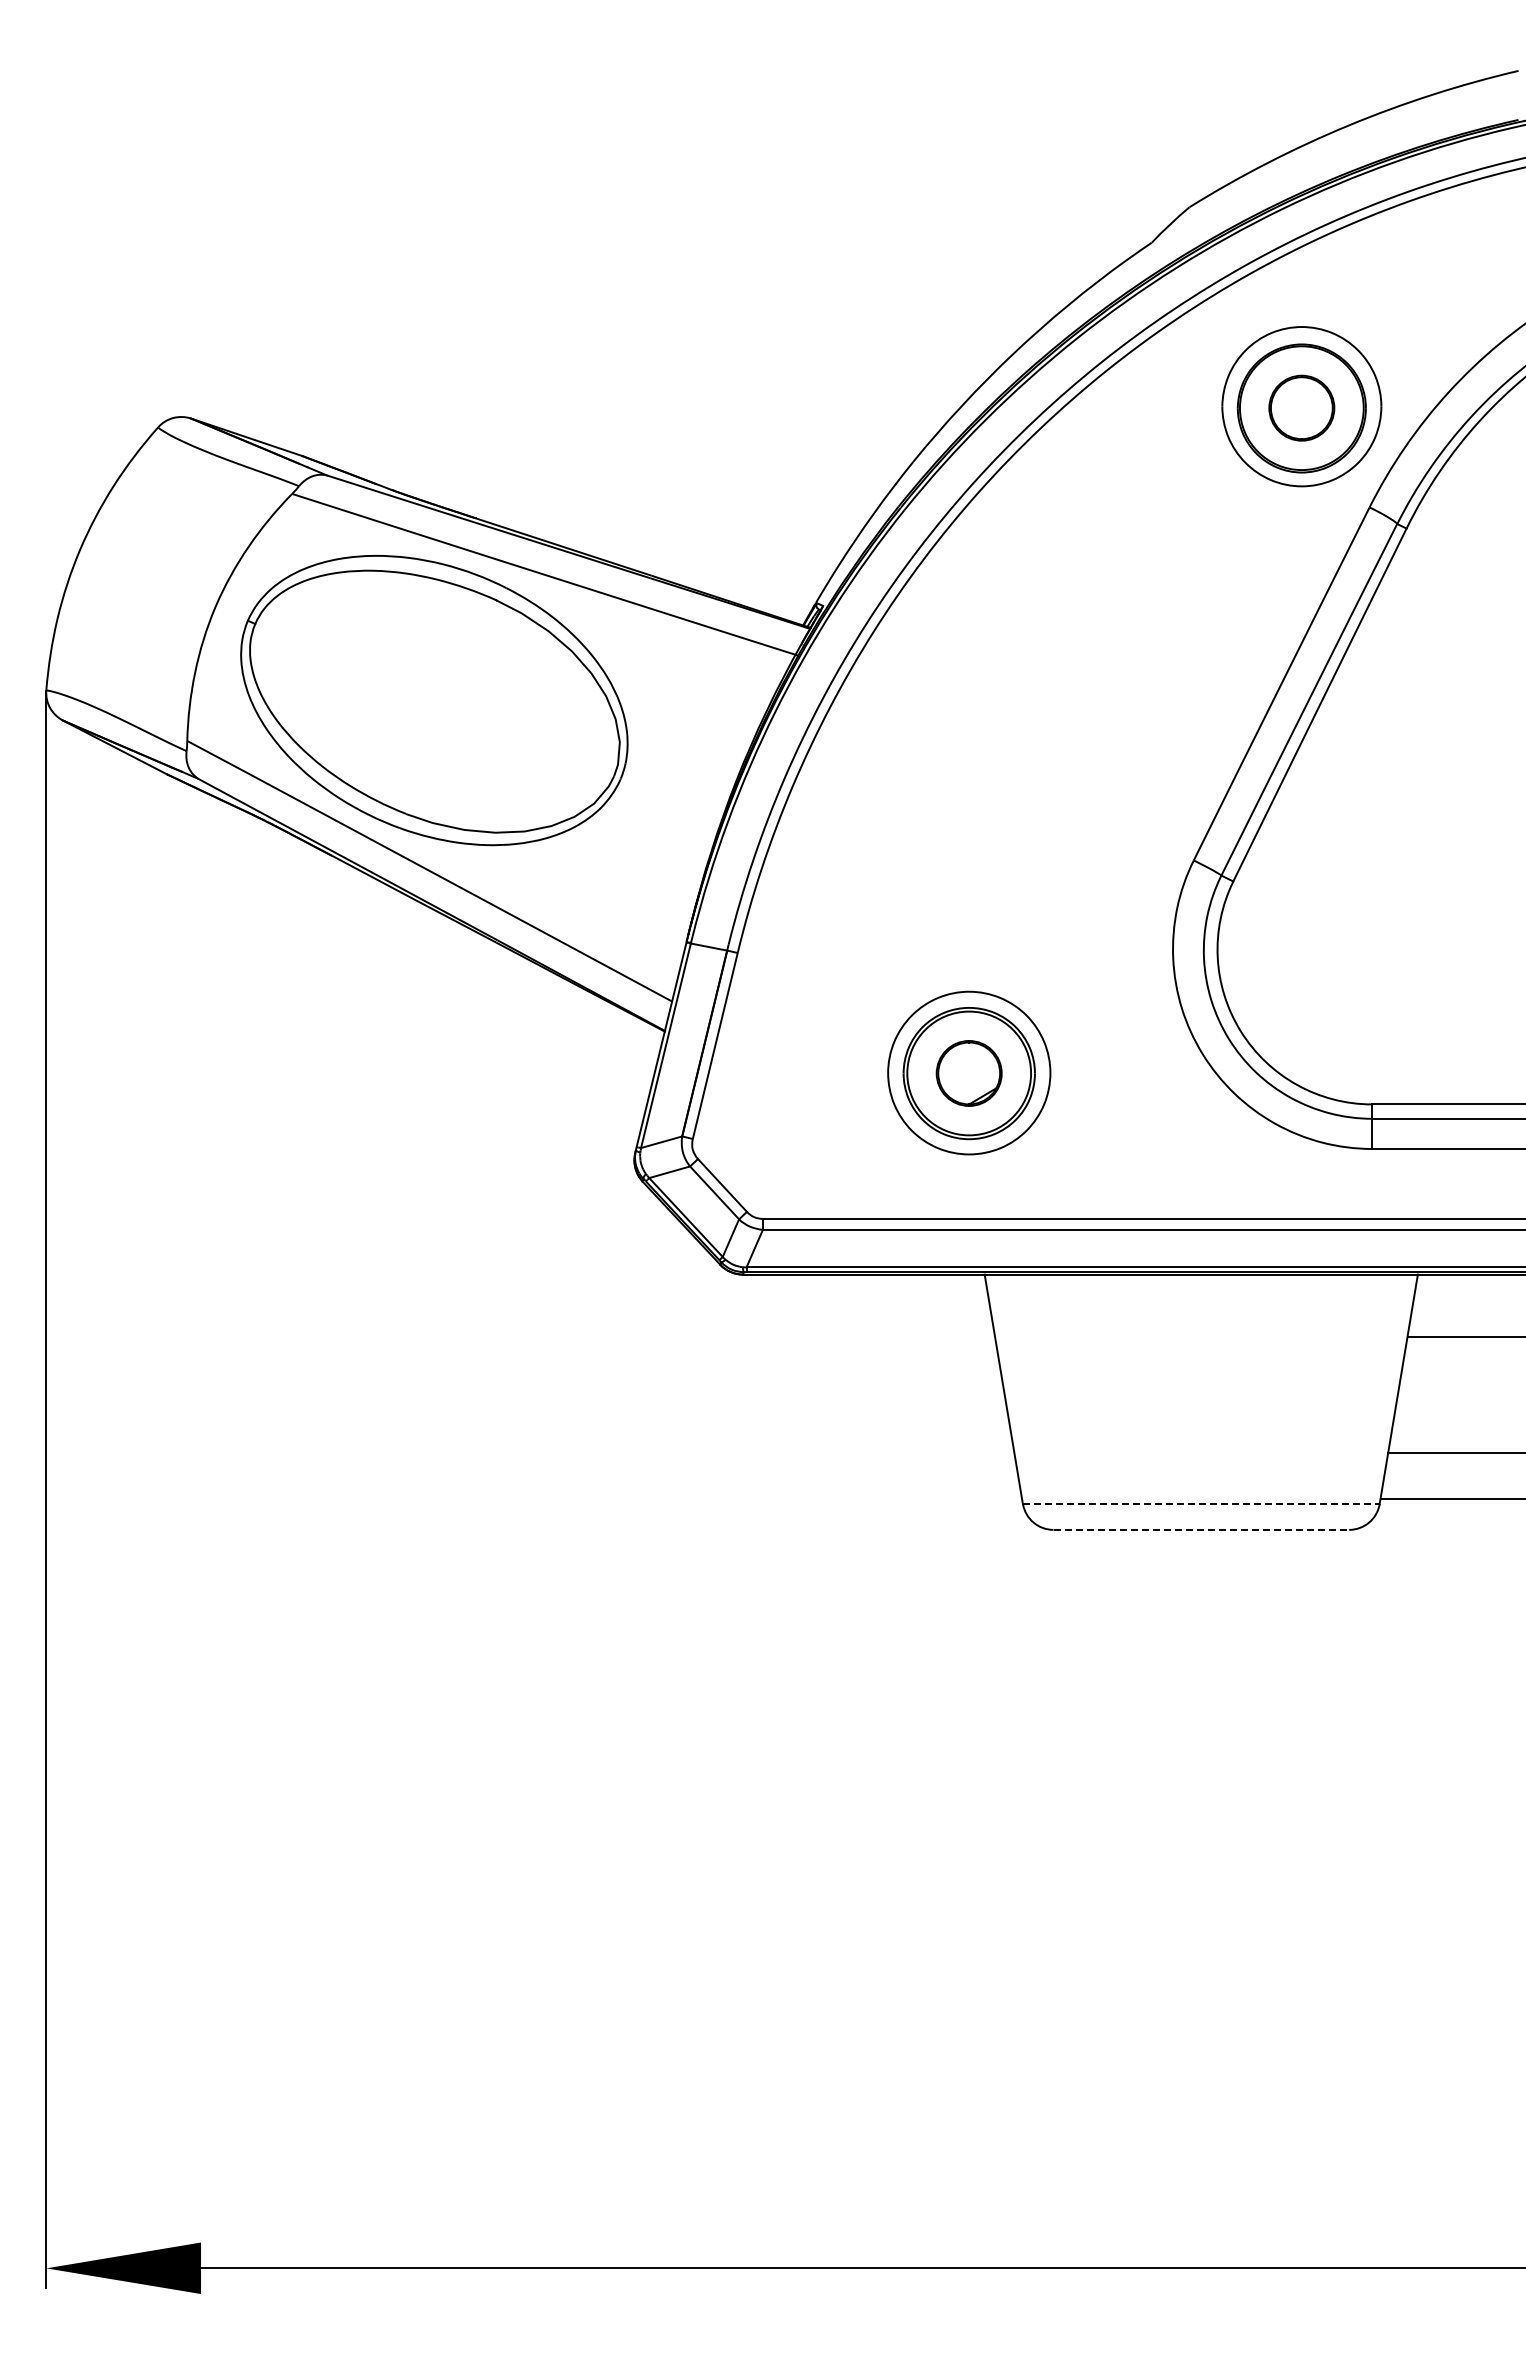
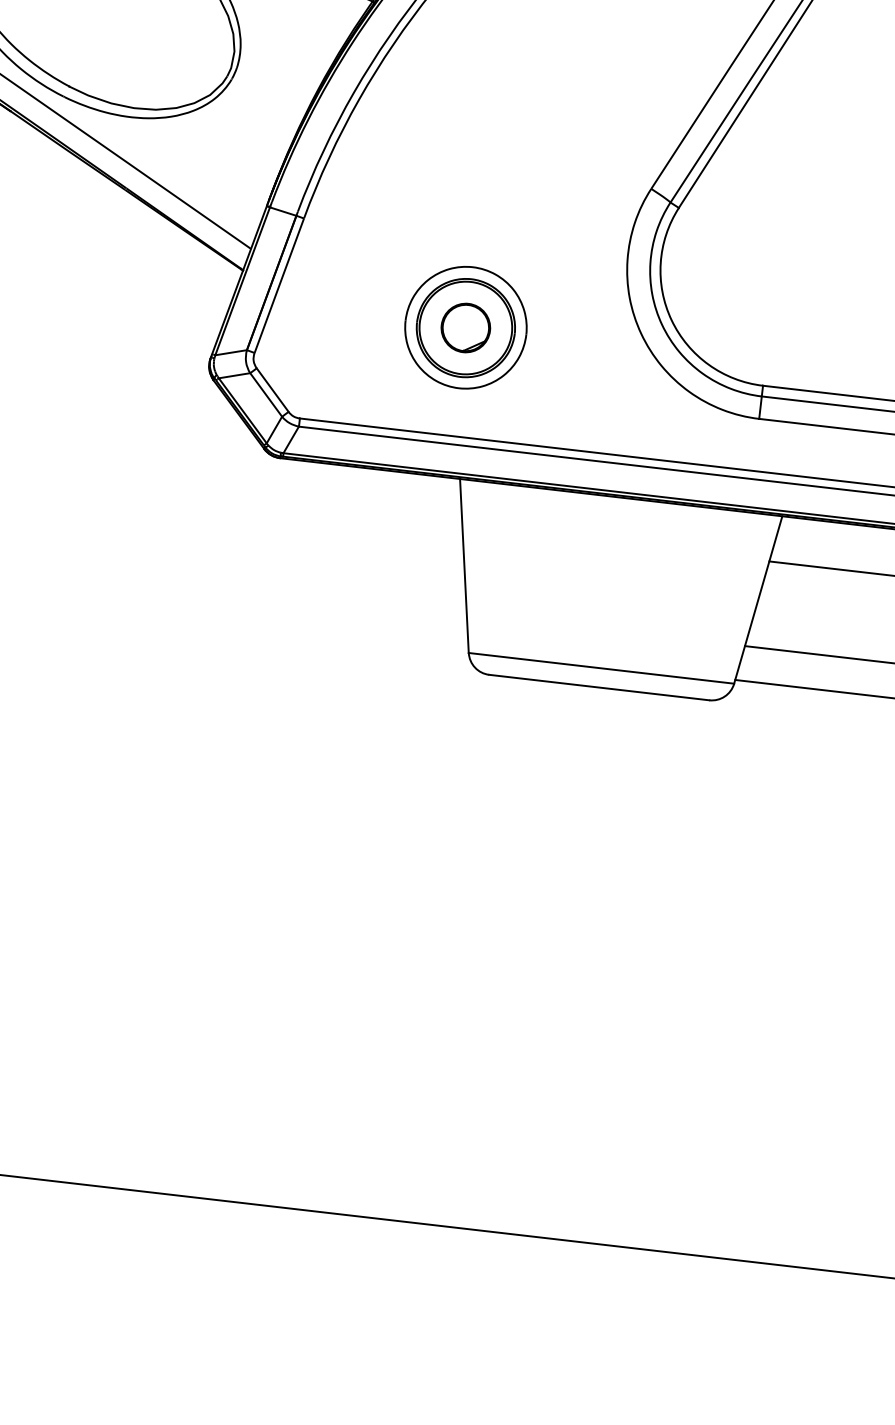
line: (1201, 1504) -> (601, 668), dashed -> solid
line: (1201, 1529) -> (599, 687), dashed -> solid

